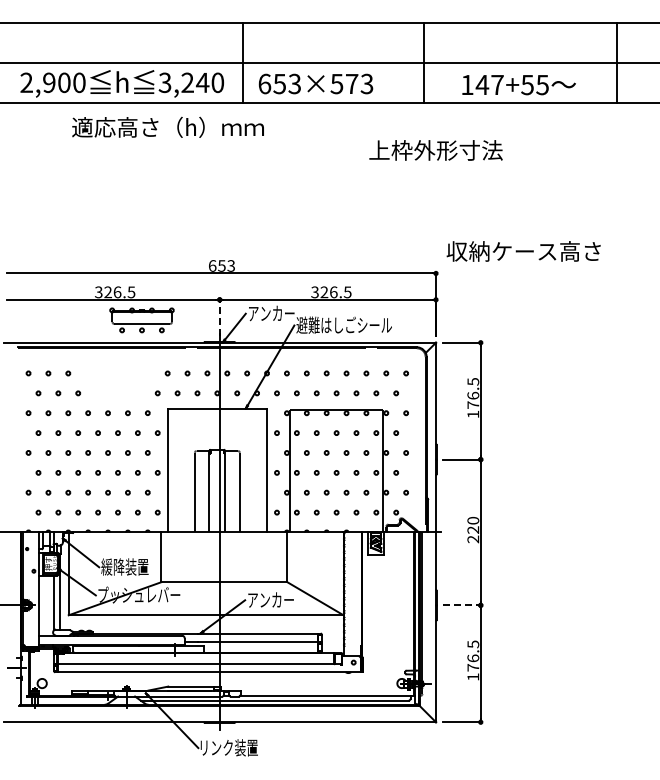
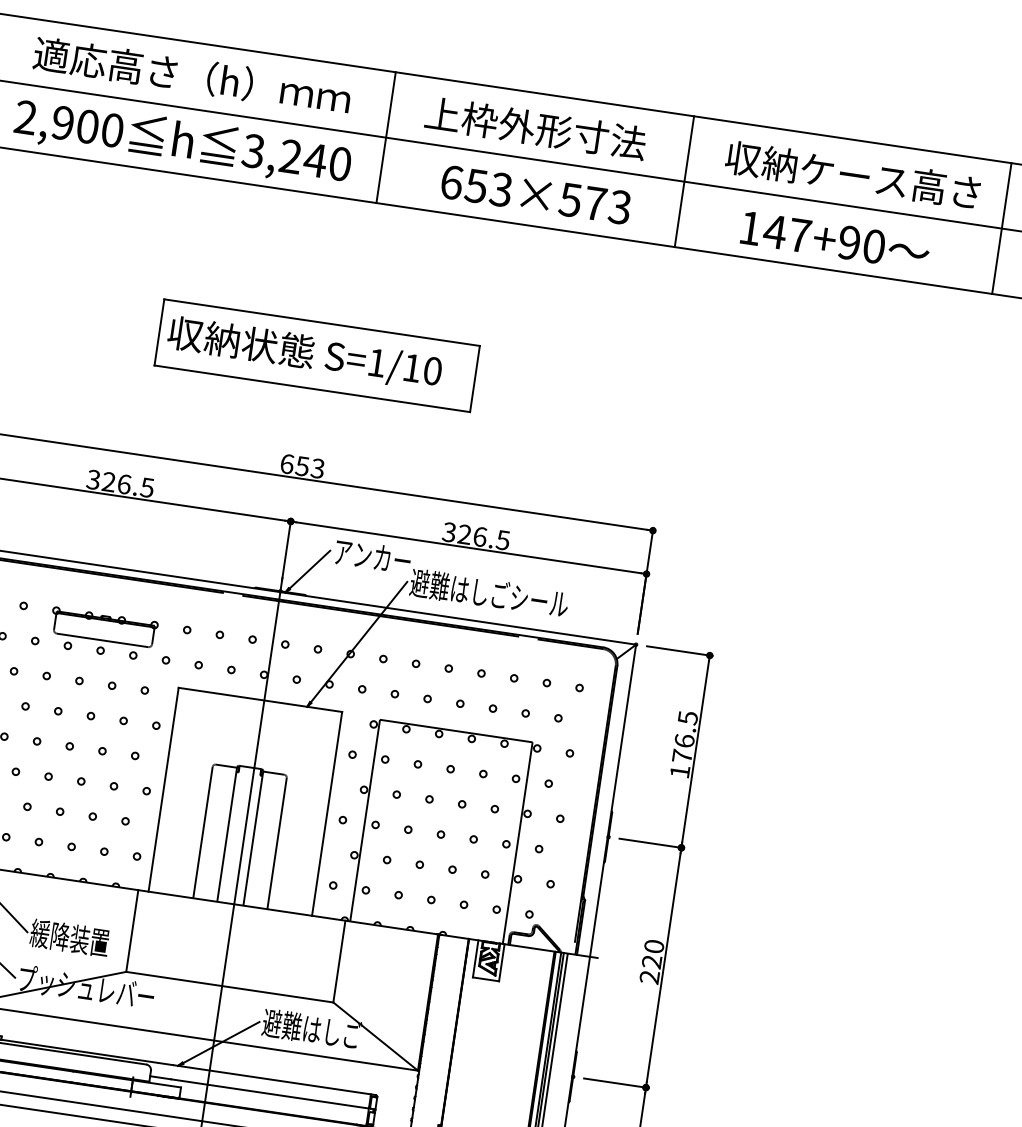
text: (315, 83) -> (535, 193), moved
text: (534, 84) -> (860, 243), 147+55 -> 147+90
text: (167, 126) -> (191, 74), moved
text: (435, 150) -> (534, 128), moved
part: (220, 198) -> (316, 354), added
text: (523, 251) -> (852, 175), moved
line: (219, 316) -> (286, 548), dashed -> solid
part: (141, 320) -> (102, 634), moved
text: (276, 599) -> (311, 1028), アンカー -> 避難はしご
line: (462, 605) -> (615, 1083), dashed -> solid

